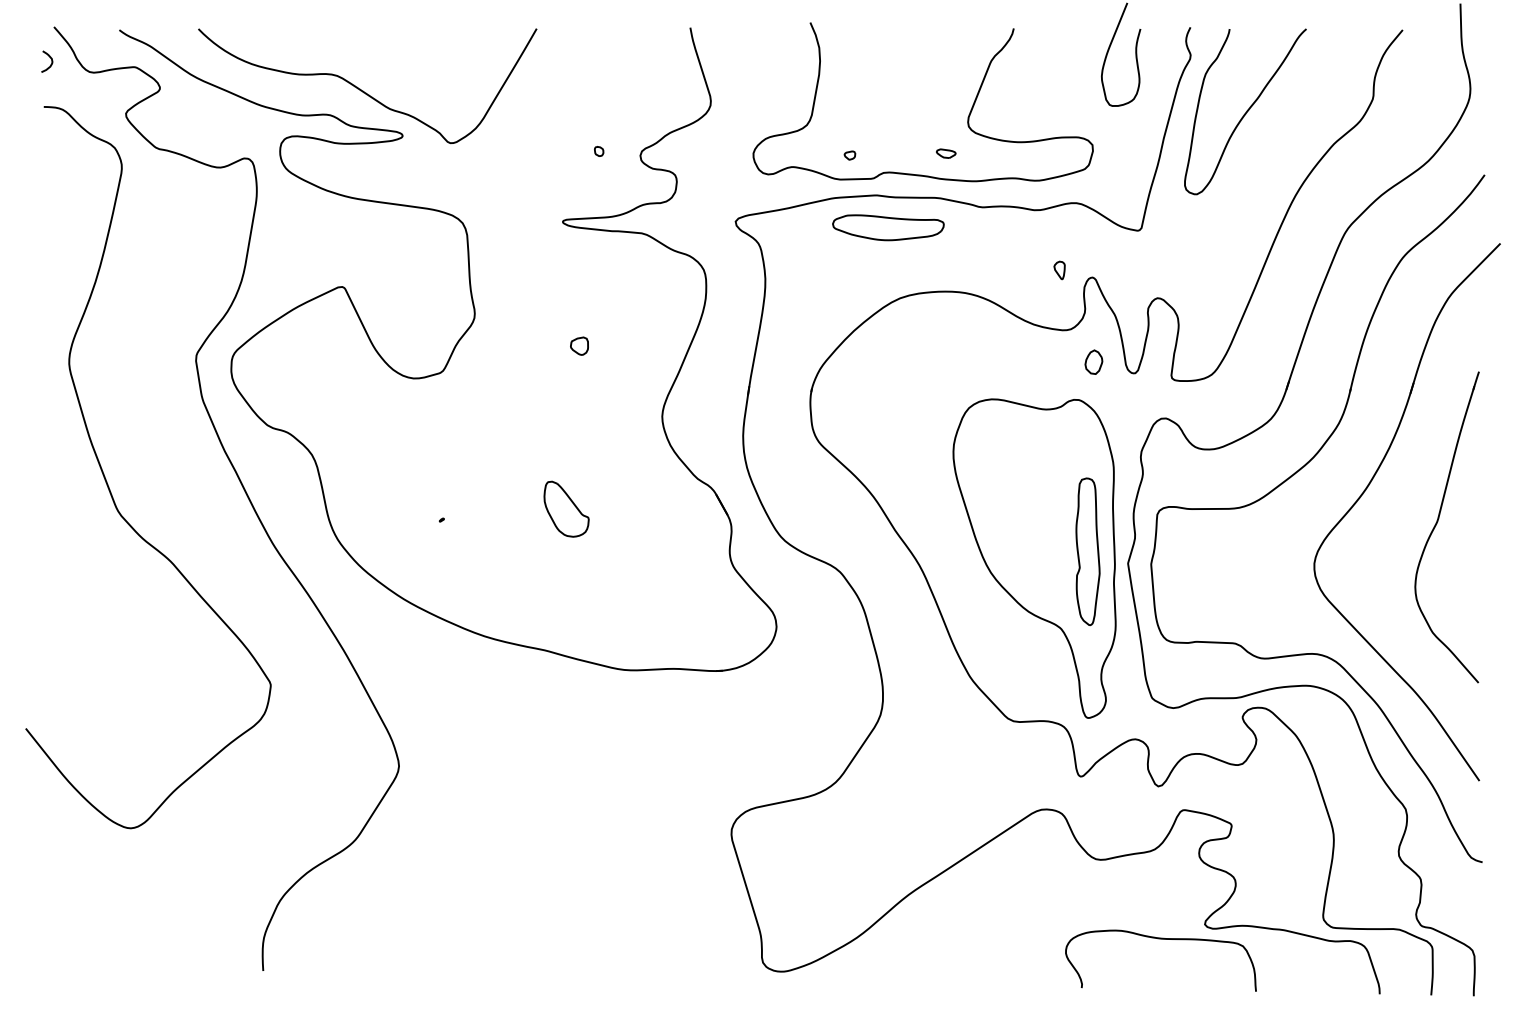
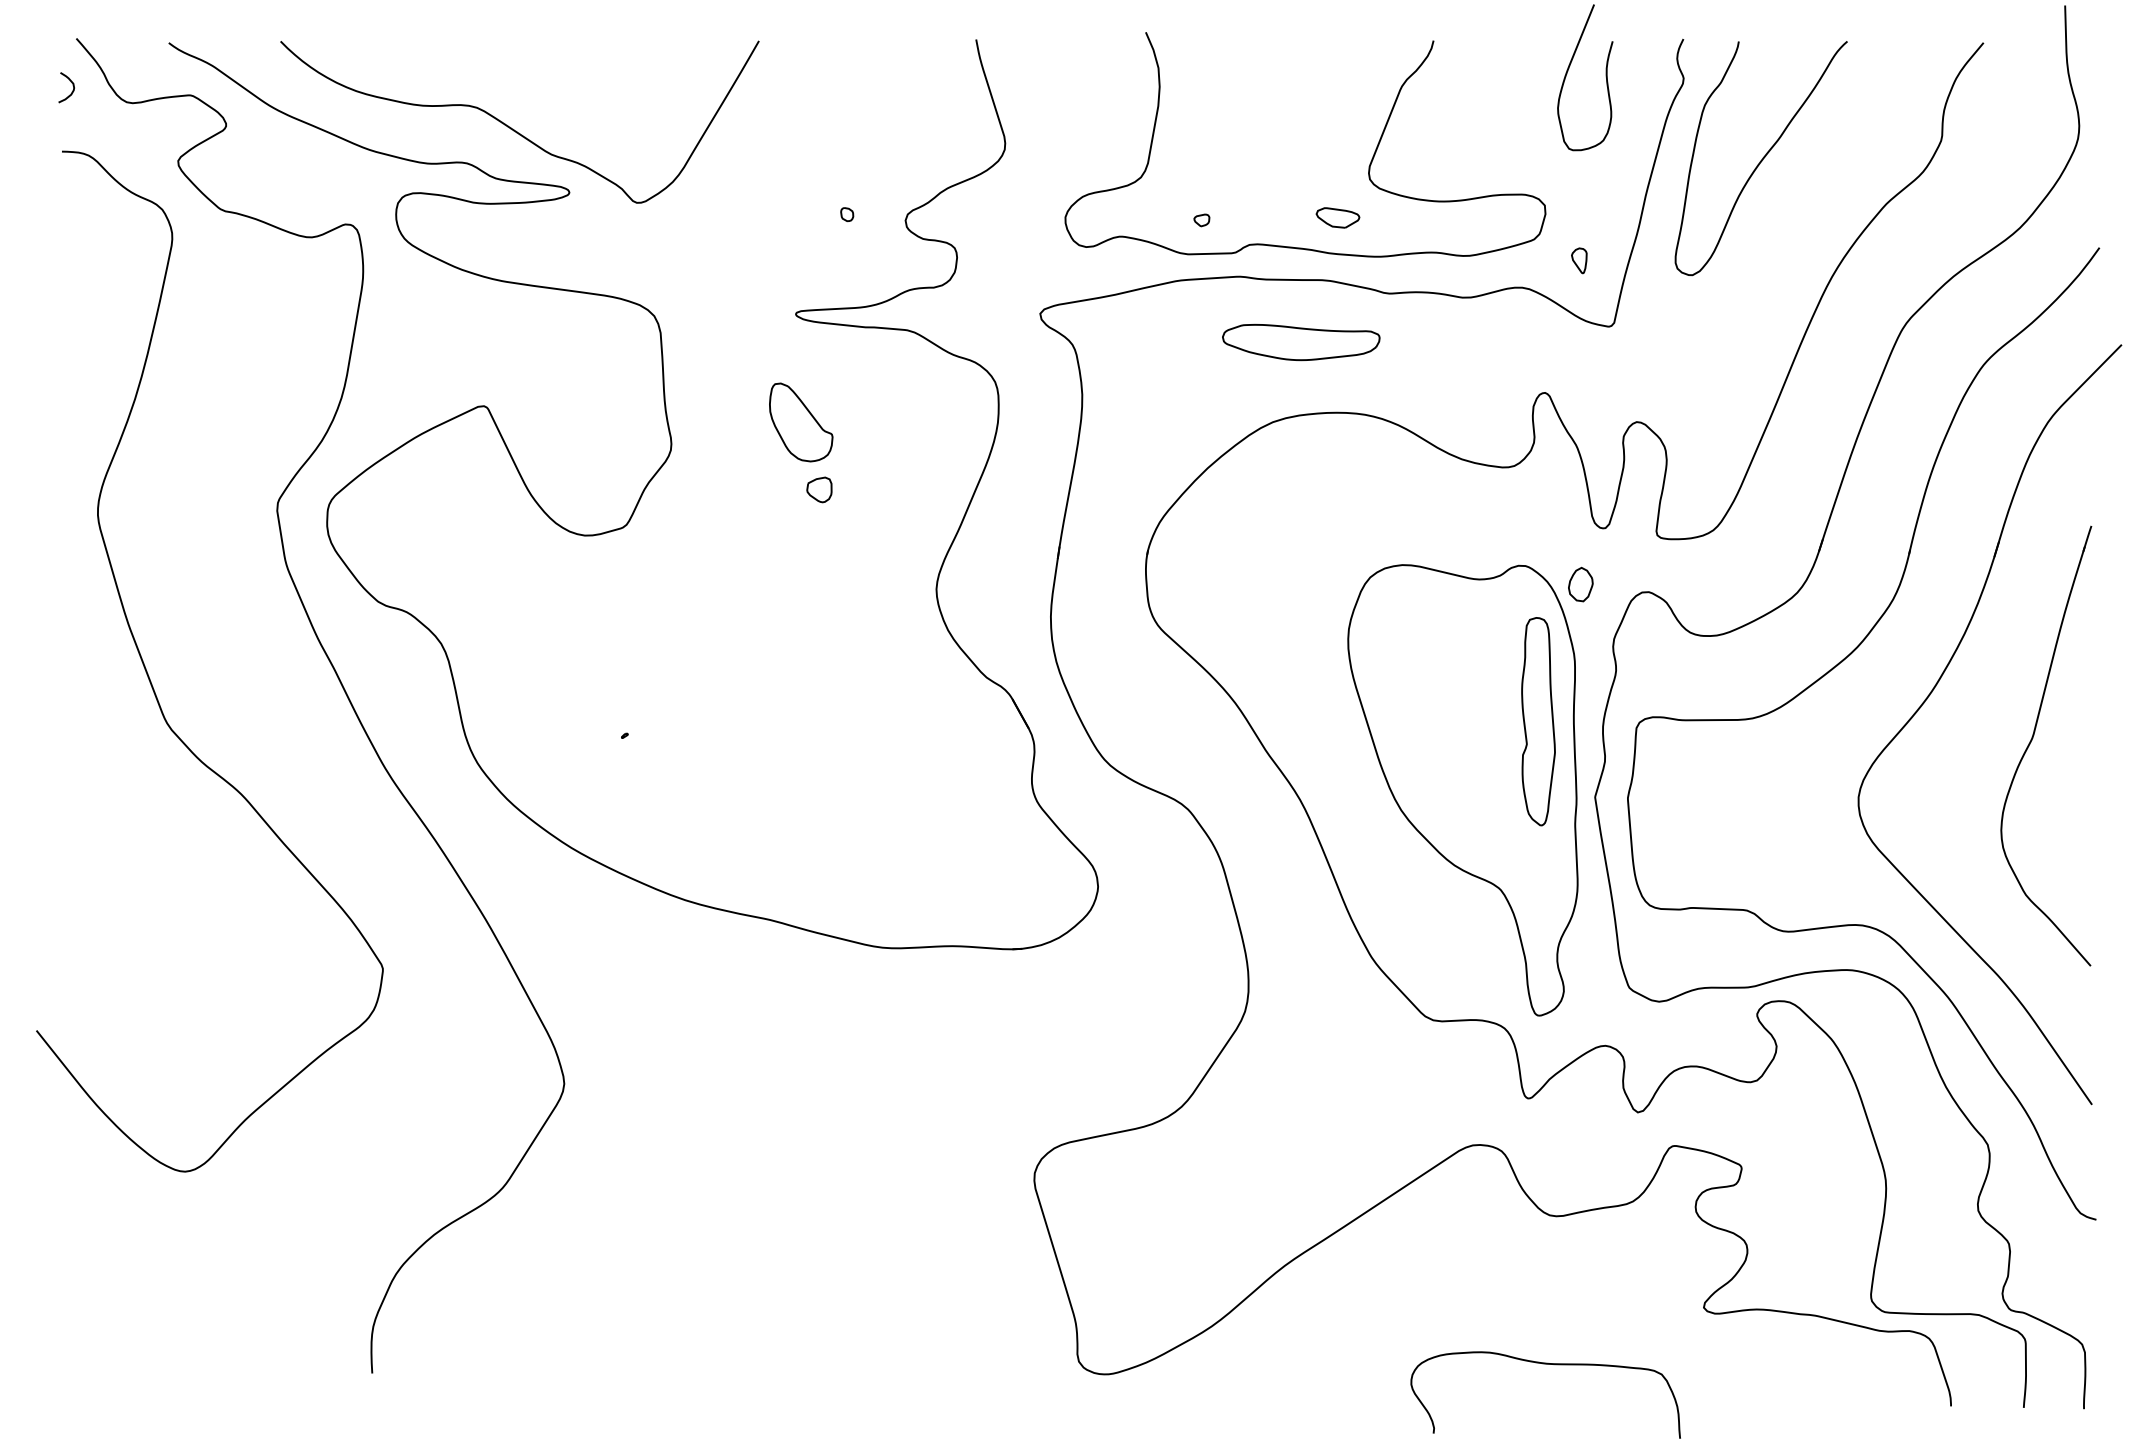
part: (945, 153) -> (1337, 217), size x1.6
part: (888, 227) -> (1301, 342), moved
part: (1059, 270) -> (1579, 260), moved
part: (1093, 362) -> (1580, 584), moved
part: (566, 509) -> (801, 422), moved
part: (1088, 551) -> (1538, 721), moved
curve: (1160, 939) -> (1545, 1364), moved

